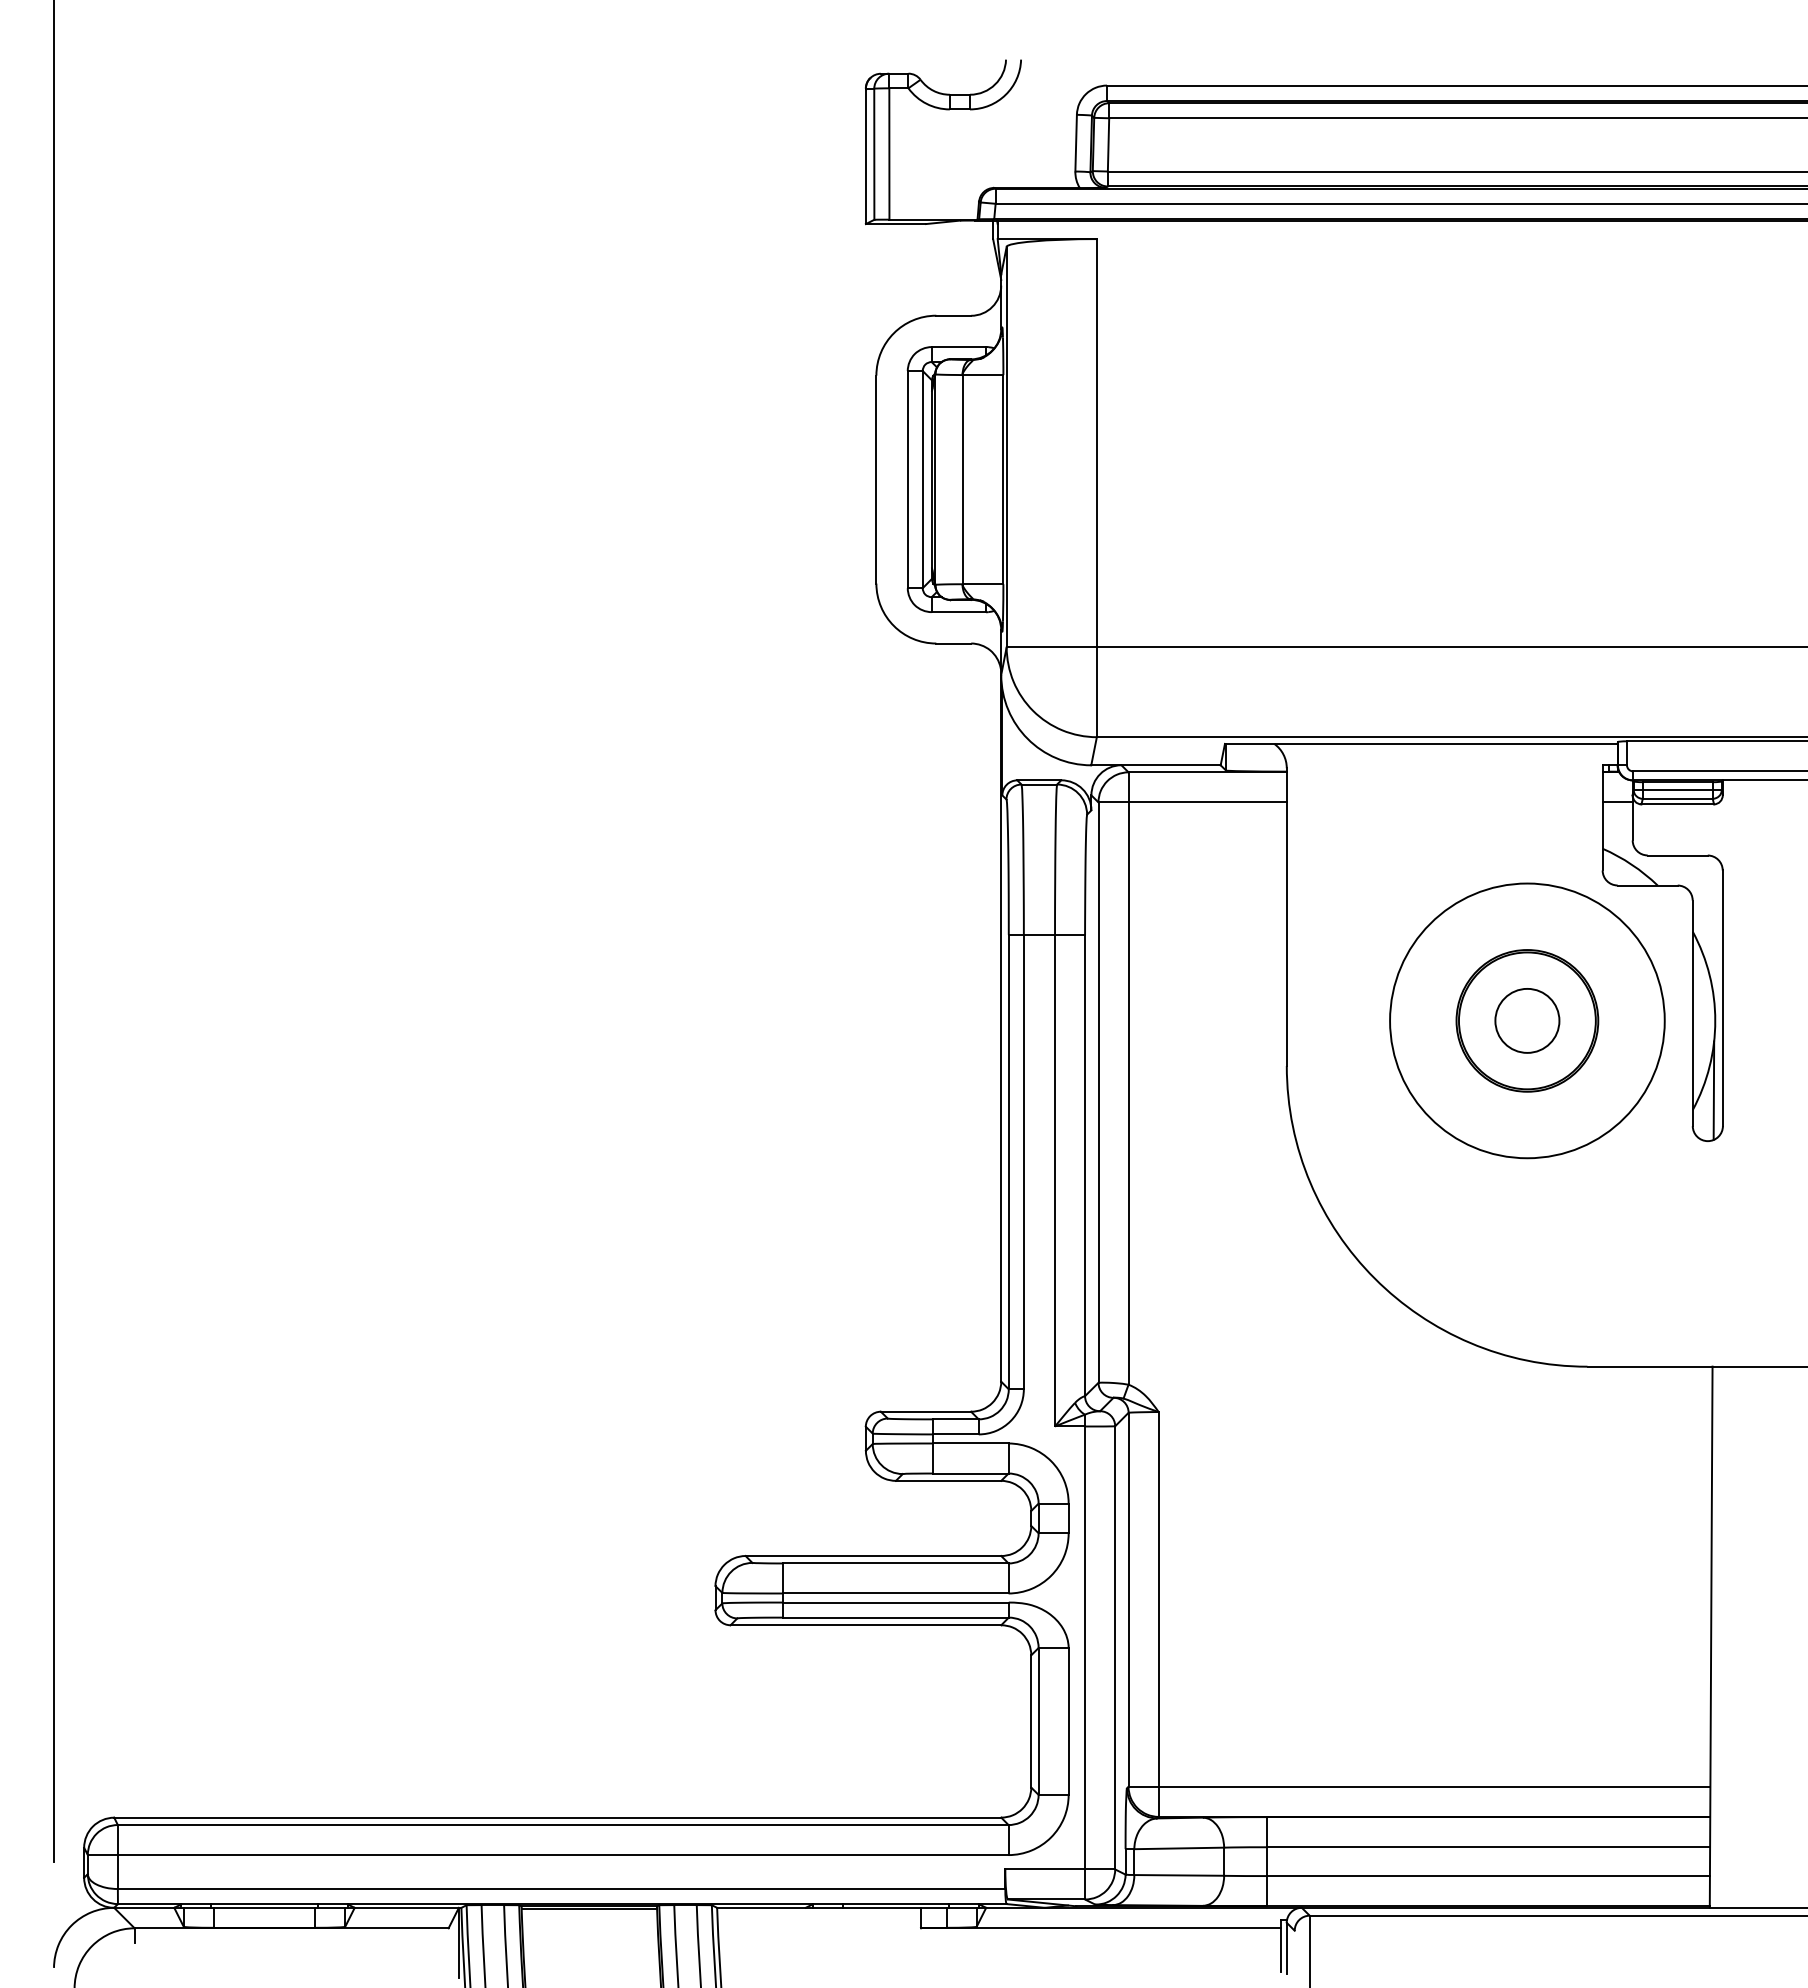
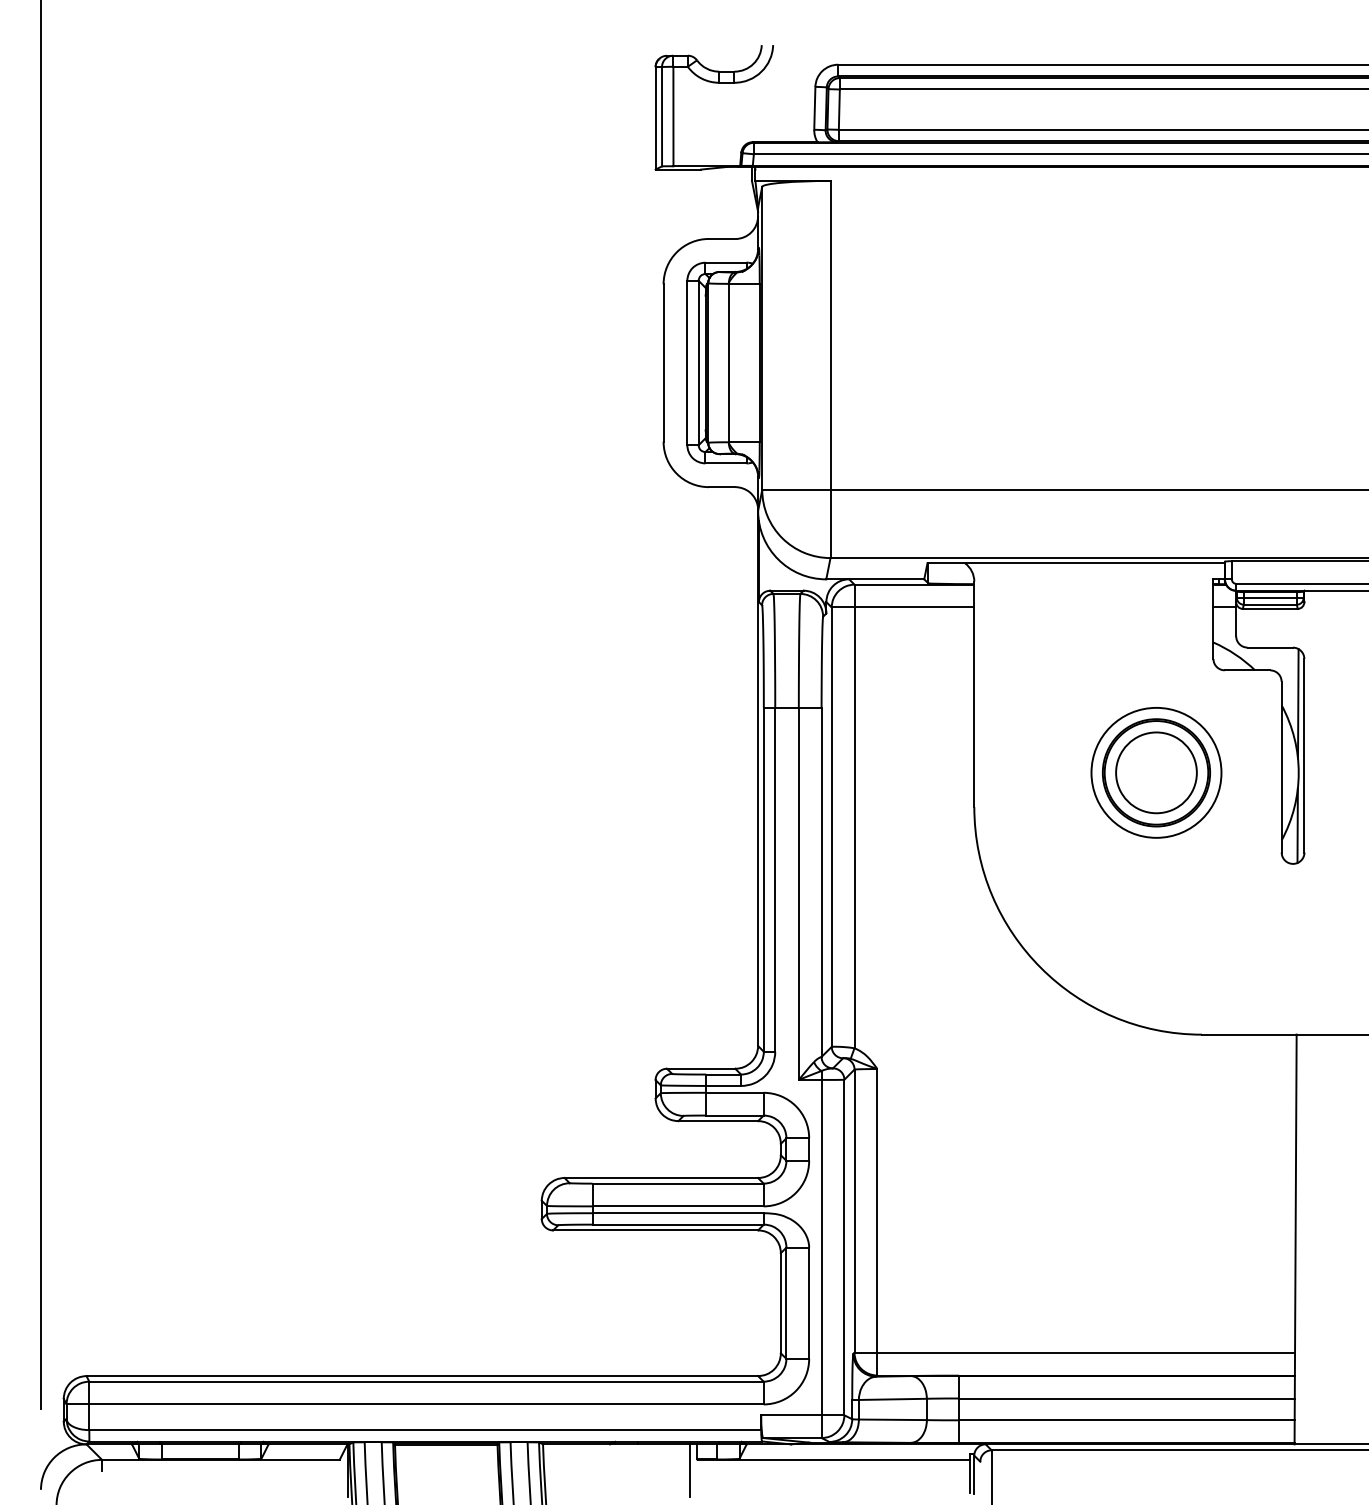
line: (1714, 929) -> (1298, 703), added
circle: (1527, 1020) -> (1156, 772), size x0.62
circle: (1527, 1020) -> (1156, 772), size x1.67
line: (911, 1942) -> (690, 1470), added

